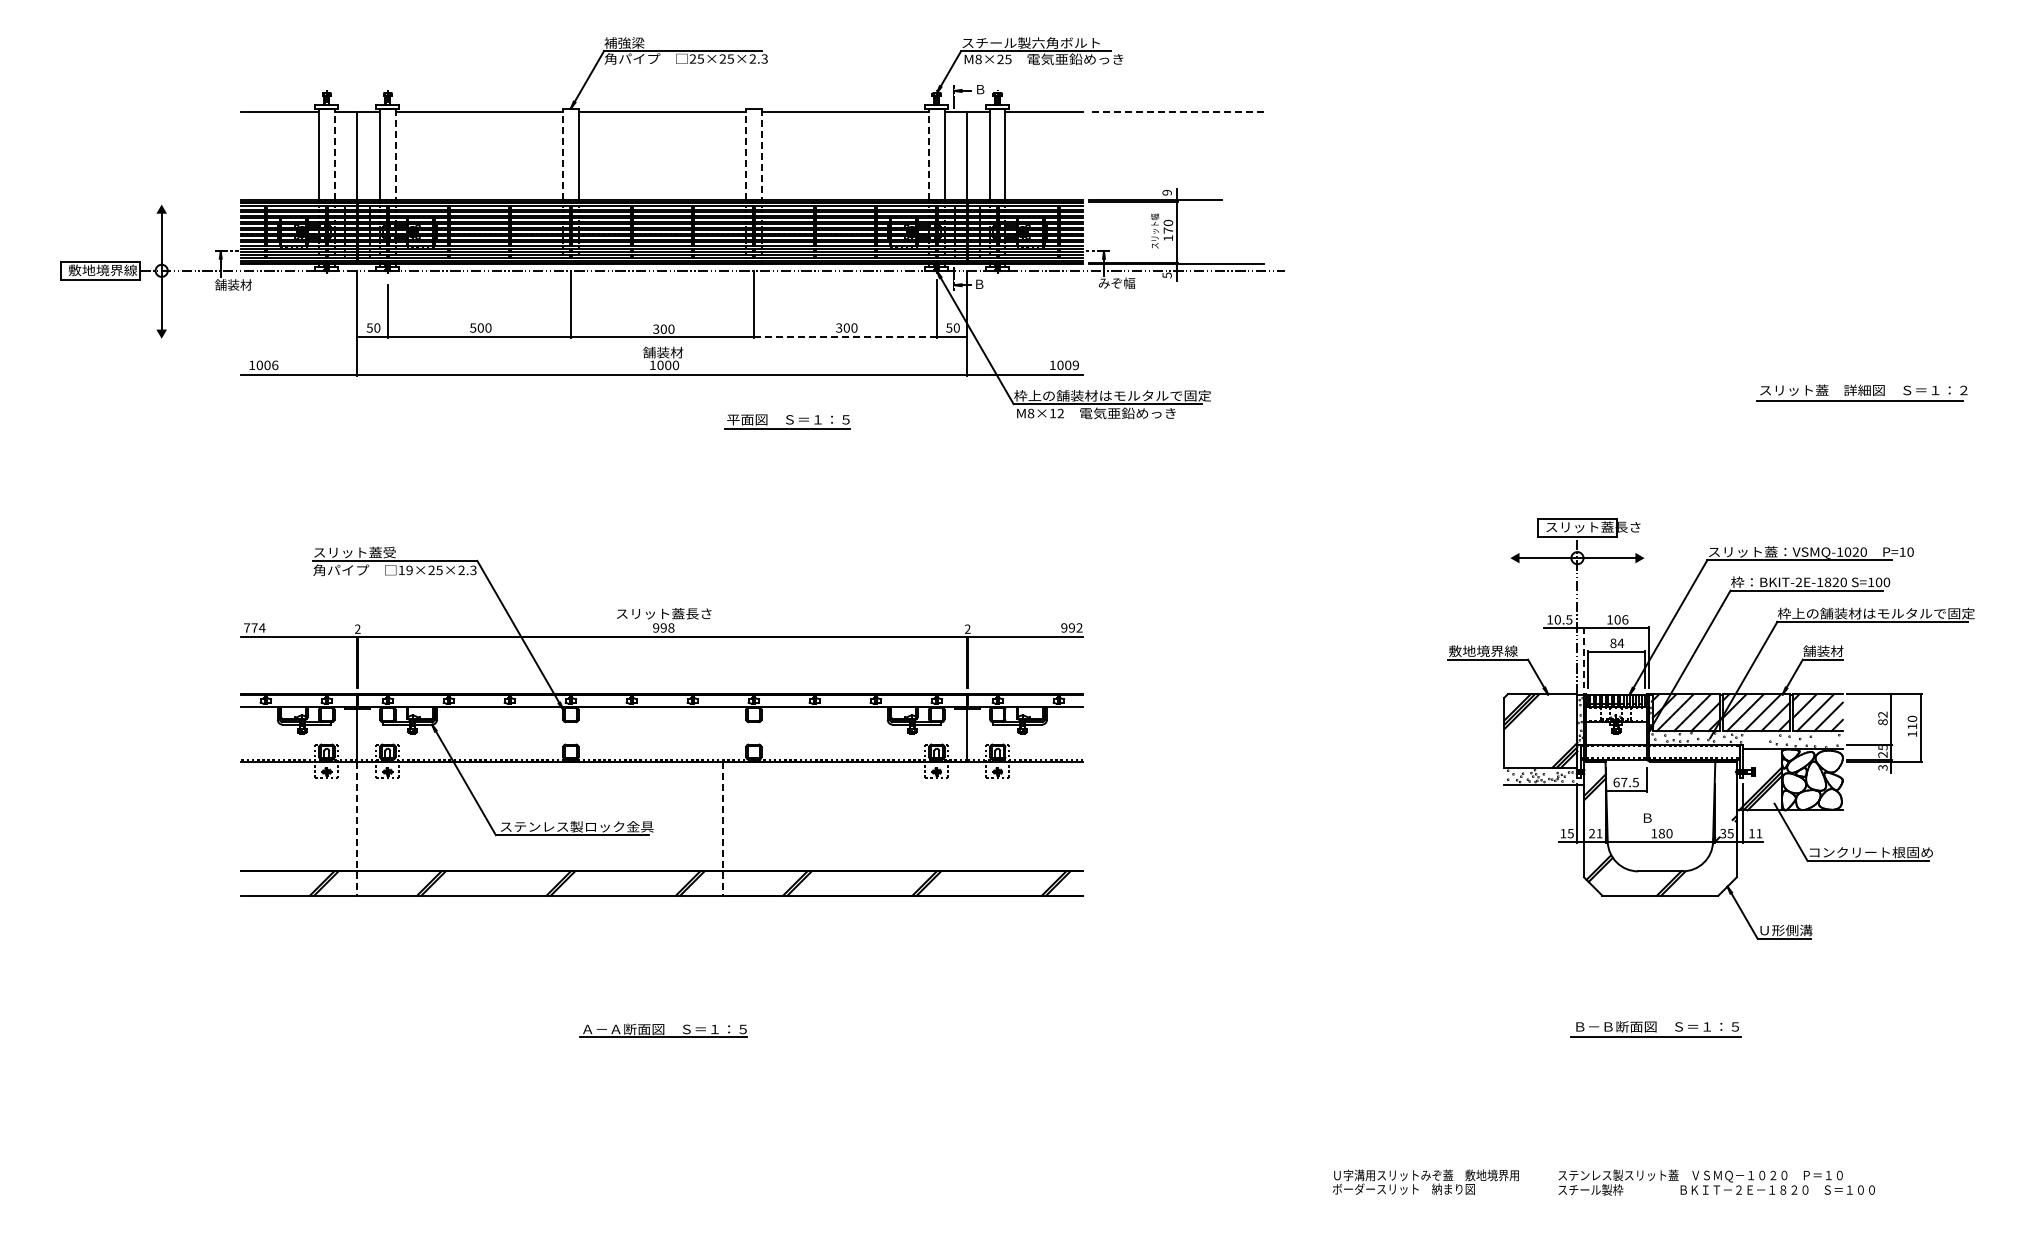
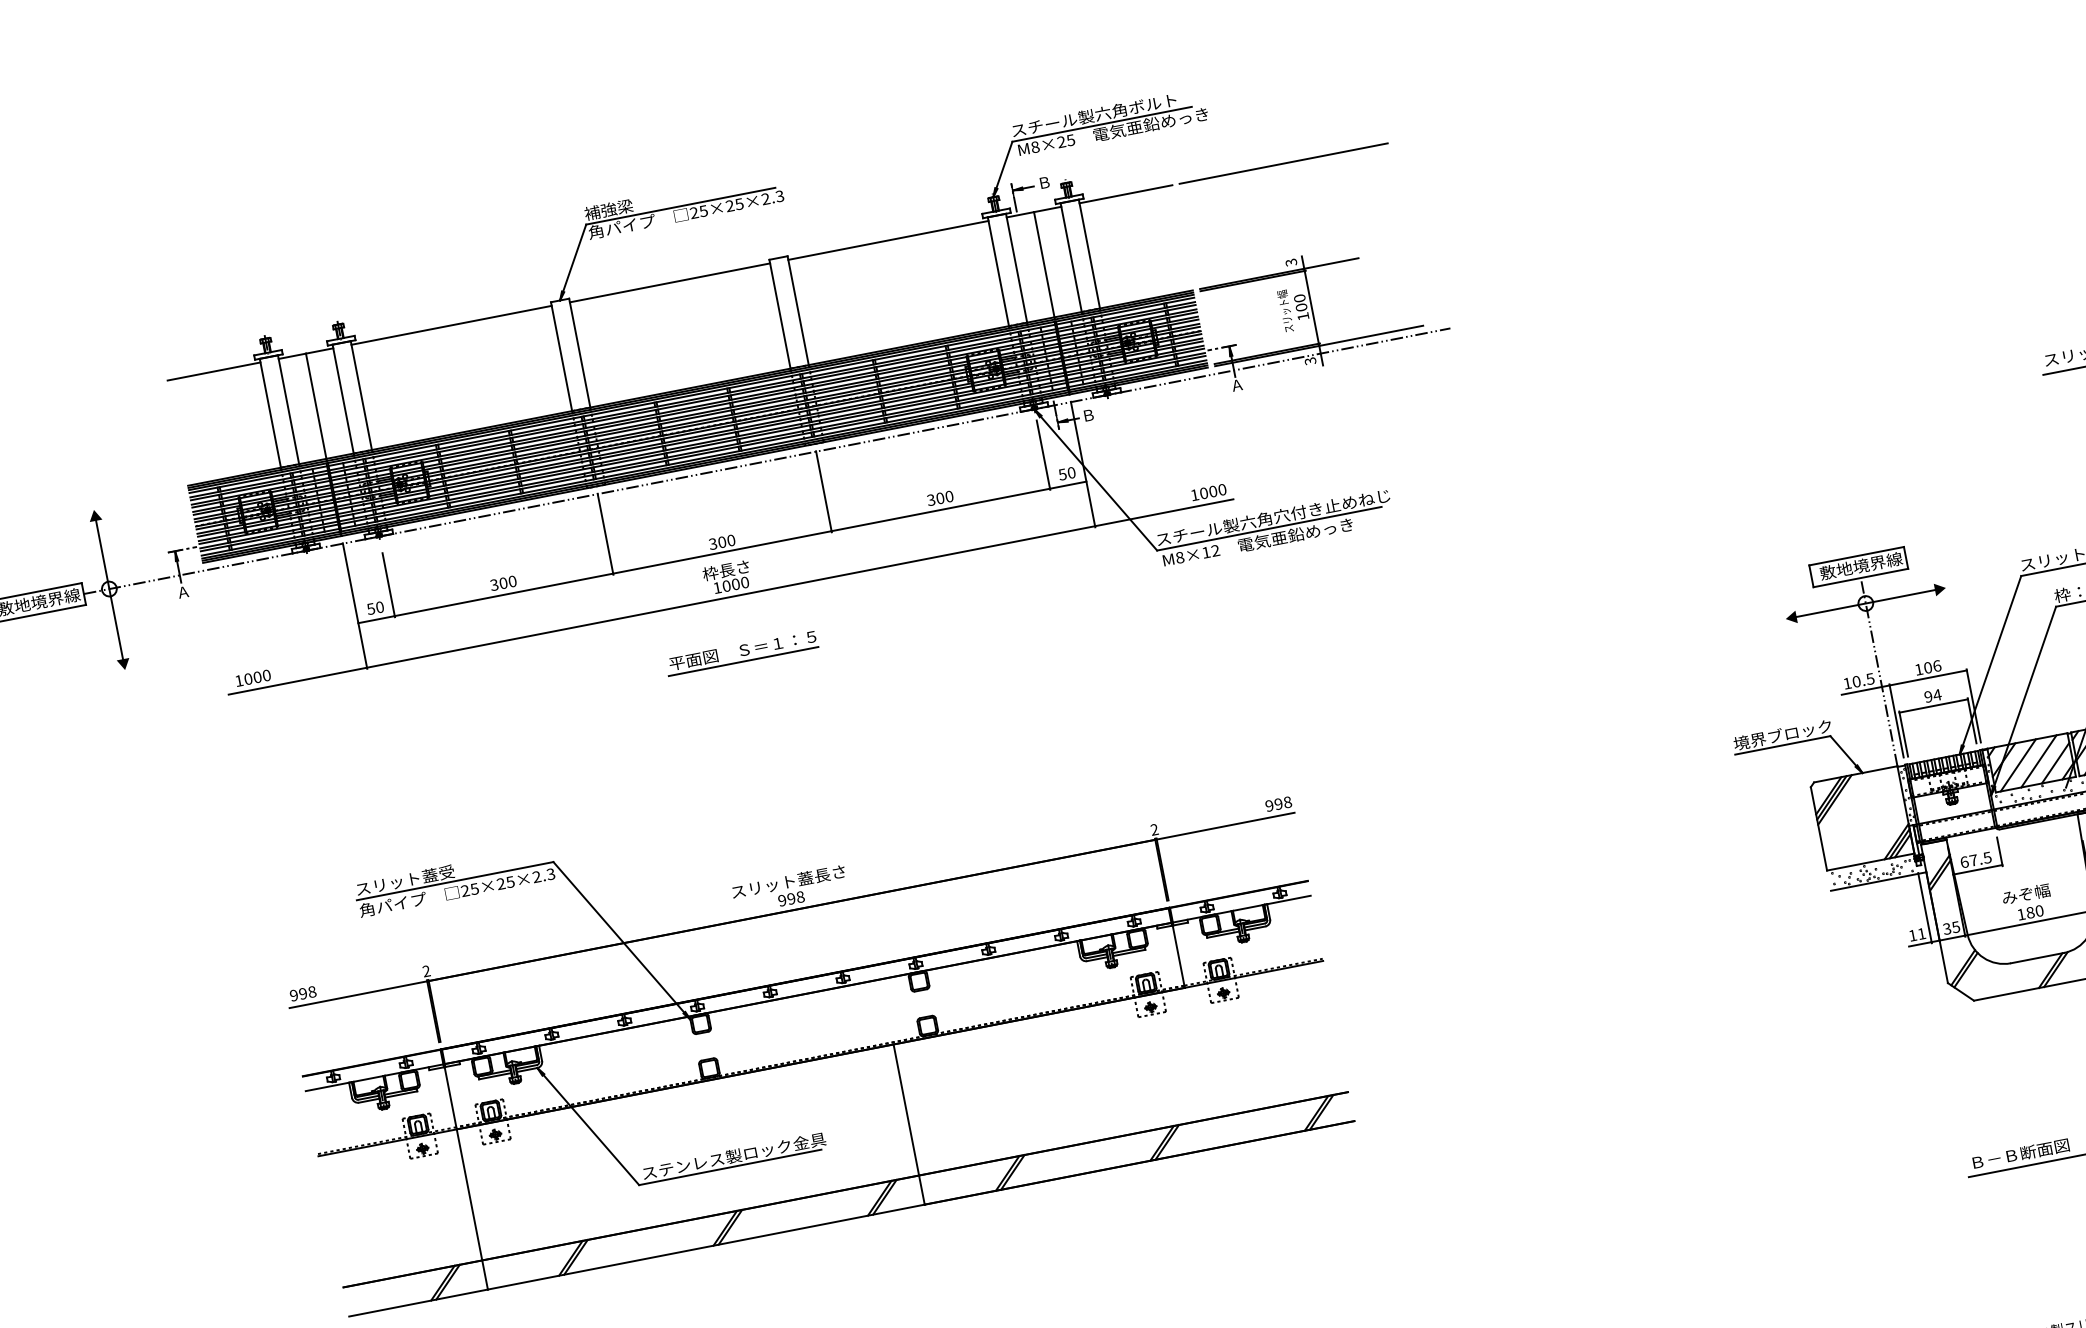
line: (1176, 111) -> (1283, 163), dashed -> solid
line: (334, 154) -> (288, 410), dashed -> solid
line: (395, 154) -> (361, 395), dashed -> solid
line: (563, 154) -> (561, 356), dashed -> solid
line: (746, 154) -> (780, 314), dashed -> solid
line: (761, 154) -> (798, 311), dashed -> solid
line: (929, 154) -> (998, 272), dashed -> solid
text: (1166, 192) -> (1290, 262), 9 -> 3
text: (1168, 230) -> (1301, 307), 170 -> 100
text: (1166, 274) -> (1309, 360), 5 -> 3
text: (1116, 282) -> (1251, 381), みぞ幅 -> Ａ
text: (233, 284) -> (198, 588), 舗装材 -> Ａ
text: (473, 327) -> (494, 584), 500 -> 300
line: (845, 337) -> (940, 509), dashed -> solid
text: (663, 352) -> (727, 570), 舗装材 -> 枠長さ
text: (275, 364) -> (266, 674), 1006 -> 1000
text: (1075, 365) -> (1221, 490), 1009 -> 1000
text: (1112, 395) -> (1273, 517), 枠上の舗装材はモルタルで固定 -> スチール製六角穴付き止めねじ
part: (787, 421) -> (742, 652), moved
text: (1592, 526) -> (1876, 562), スリット蓋長さ -> 敷地境界線
text: (405, 569) -> (469, 888), 19×25×2.3 -> 25×25×2.3
text: (254, 627) -> (302, 993), 774 -> 998
text: (1079, 627) -> (1287, 801), 992 -> 998
text: (1613, 642) -> (1928, 695), 84 -> 94
text: (1489, 650) -> (1782, 734), 敷地境界線 -> 境界ブロック
line: (1583, 657) -> (1896, 720), dashed -> solid
text: (1661, 817) -> (2026, 893), Ｂ -> みぞ幅
line: (357, 829) -> (472, 1210), dashed -> solid
line: (723, 829) -> (909, 1125), dashed -> solid
text: (1570, 833) -> (1921, 933), 15 -> 11
text: (1595, 833) -> (1951, 927), 21 -> 35

